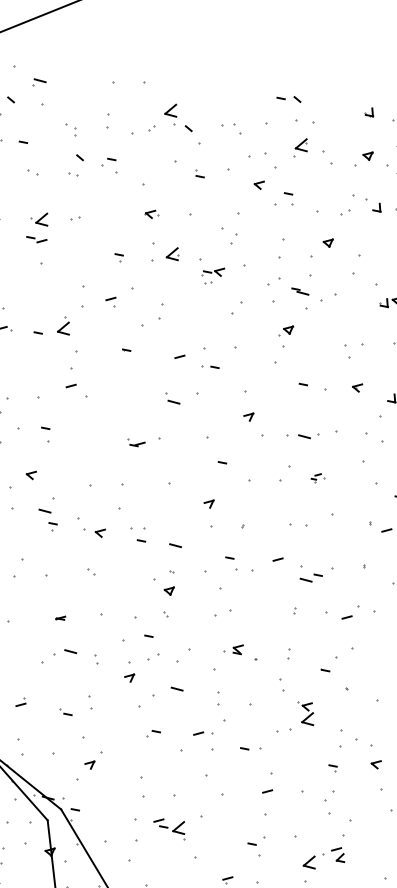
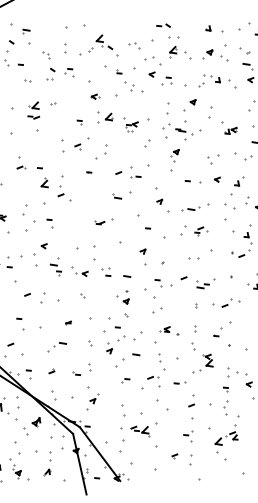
part: (228, 236) -> (129, 86), moved
part: (63, 325) -> (44, 182), moved
part: (318, 478) -> (201, 231), size x1.67
part: (58, 657) -> (56, 347), moved

